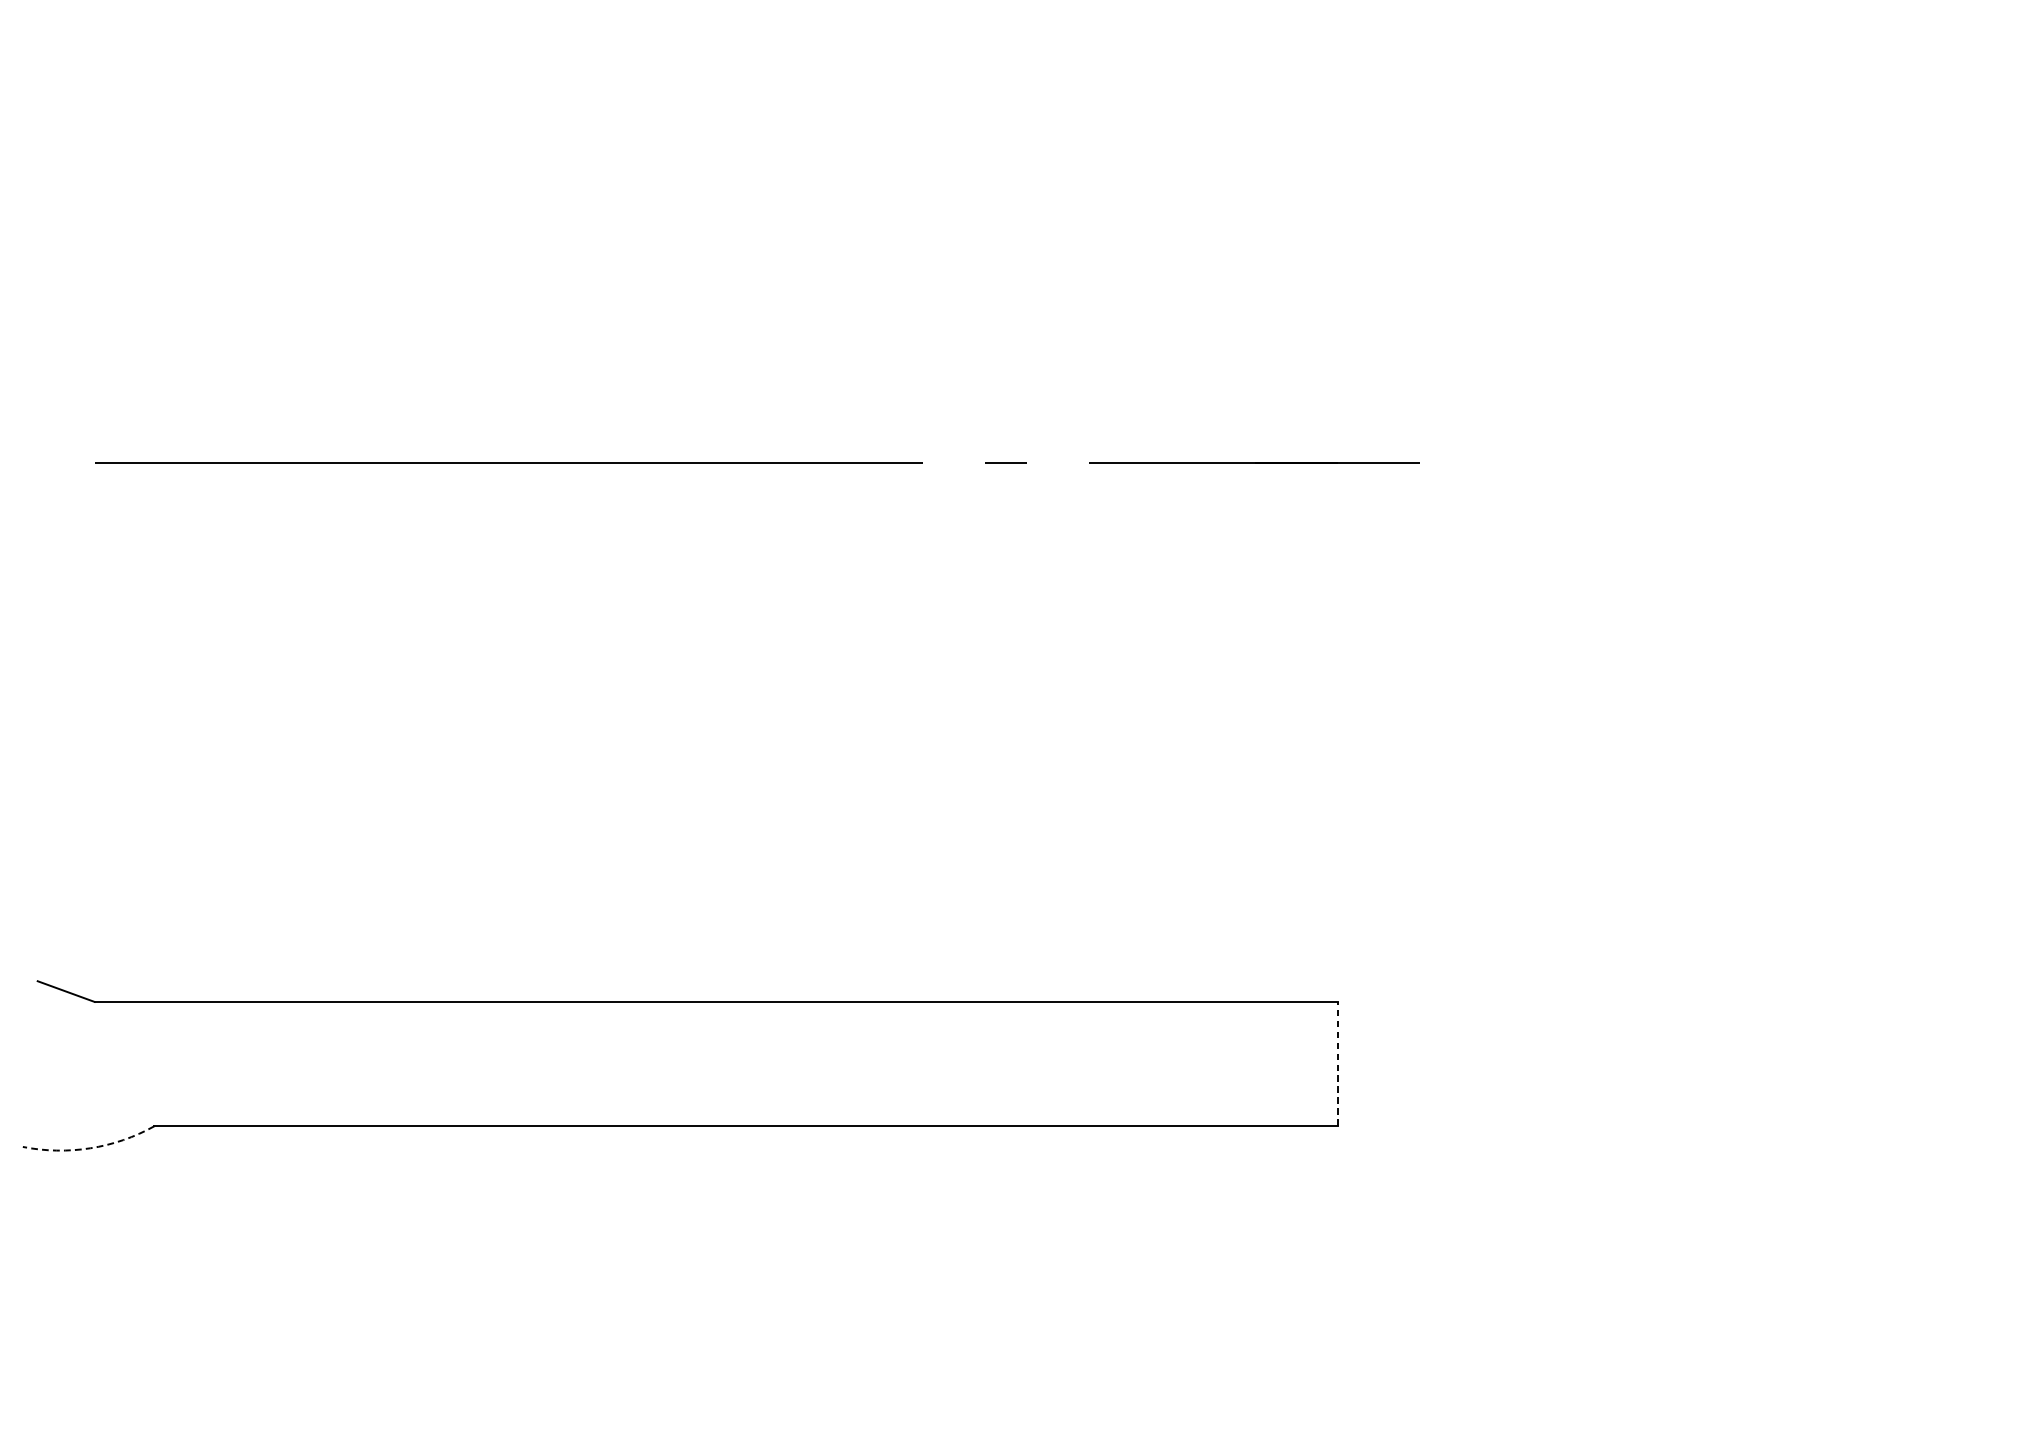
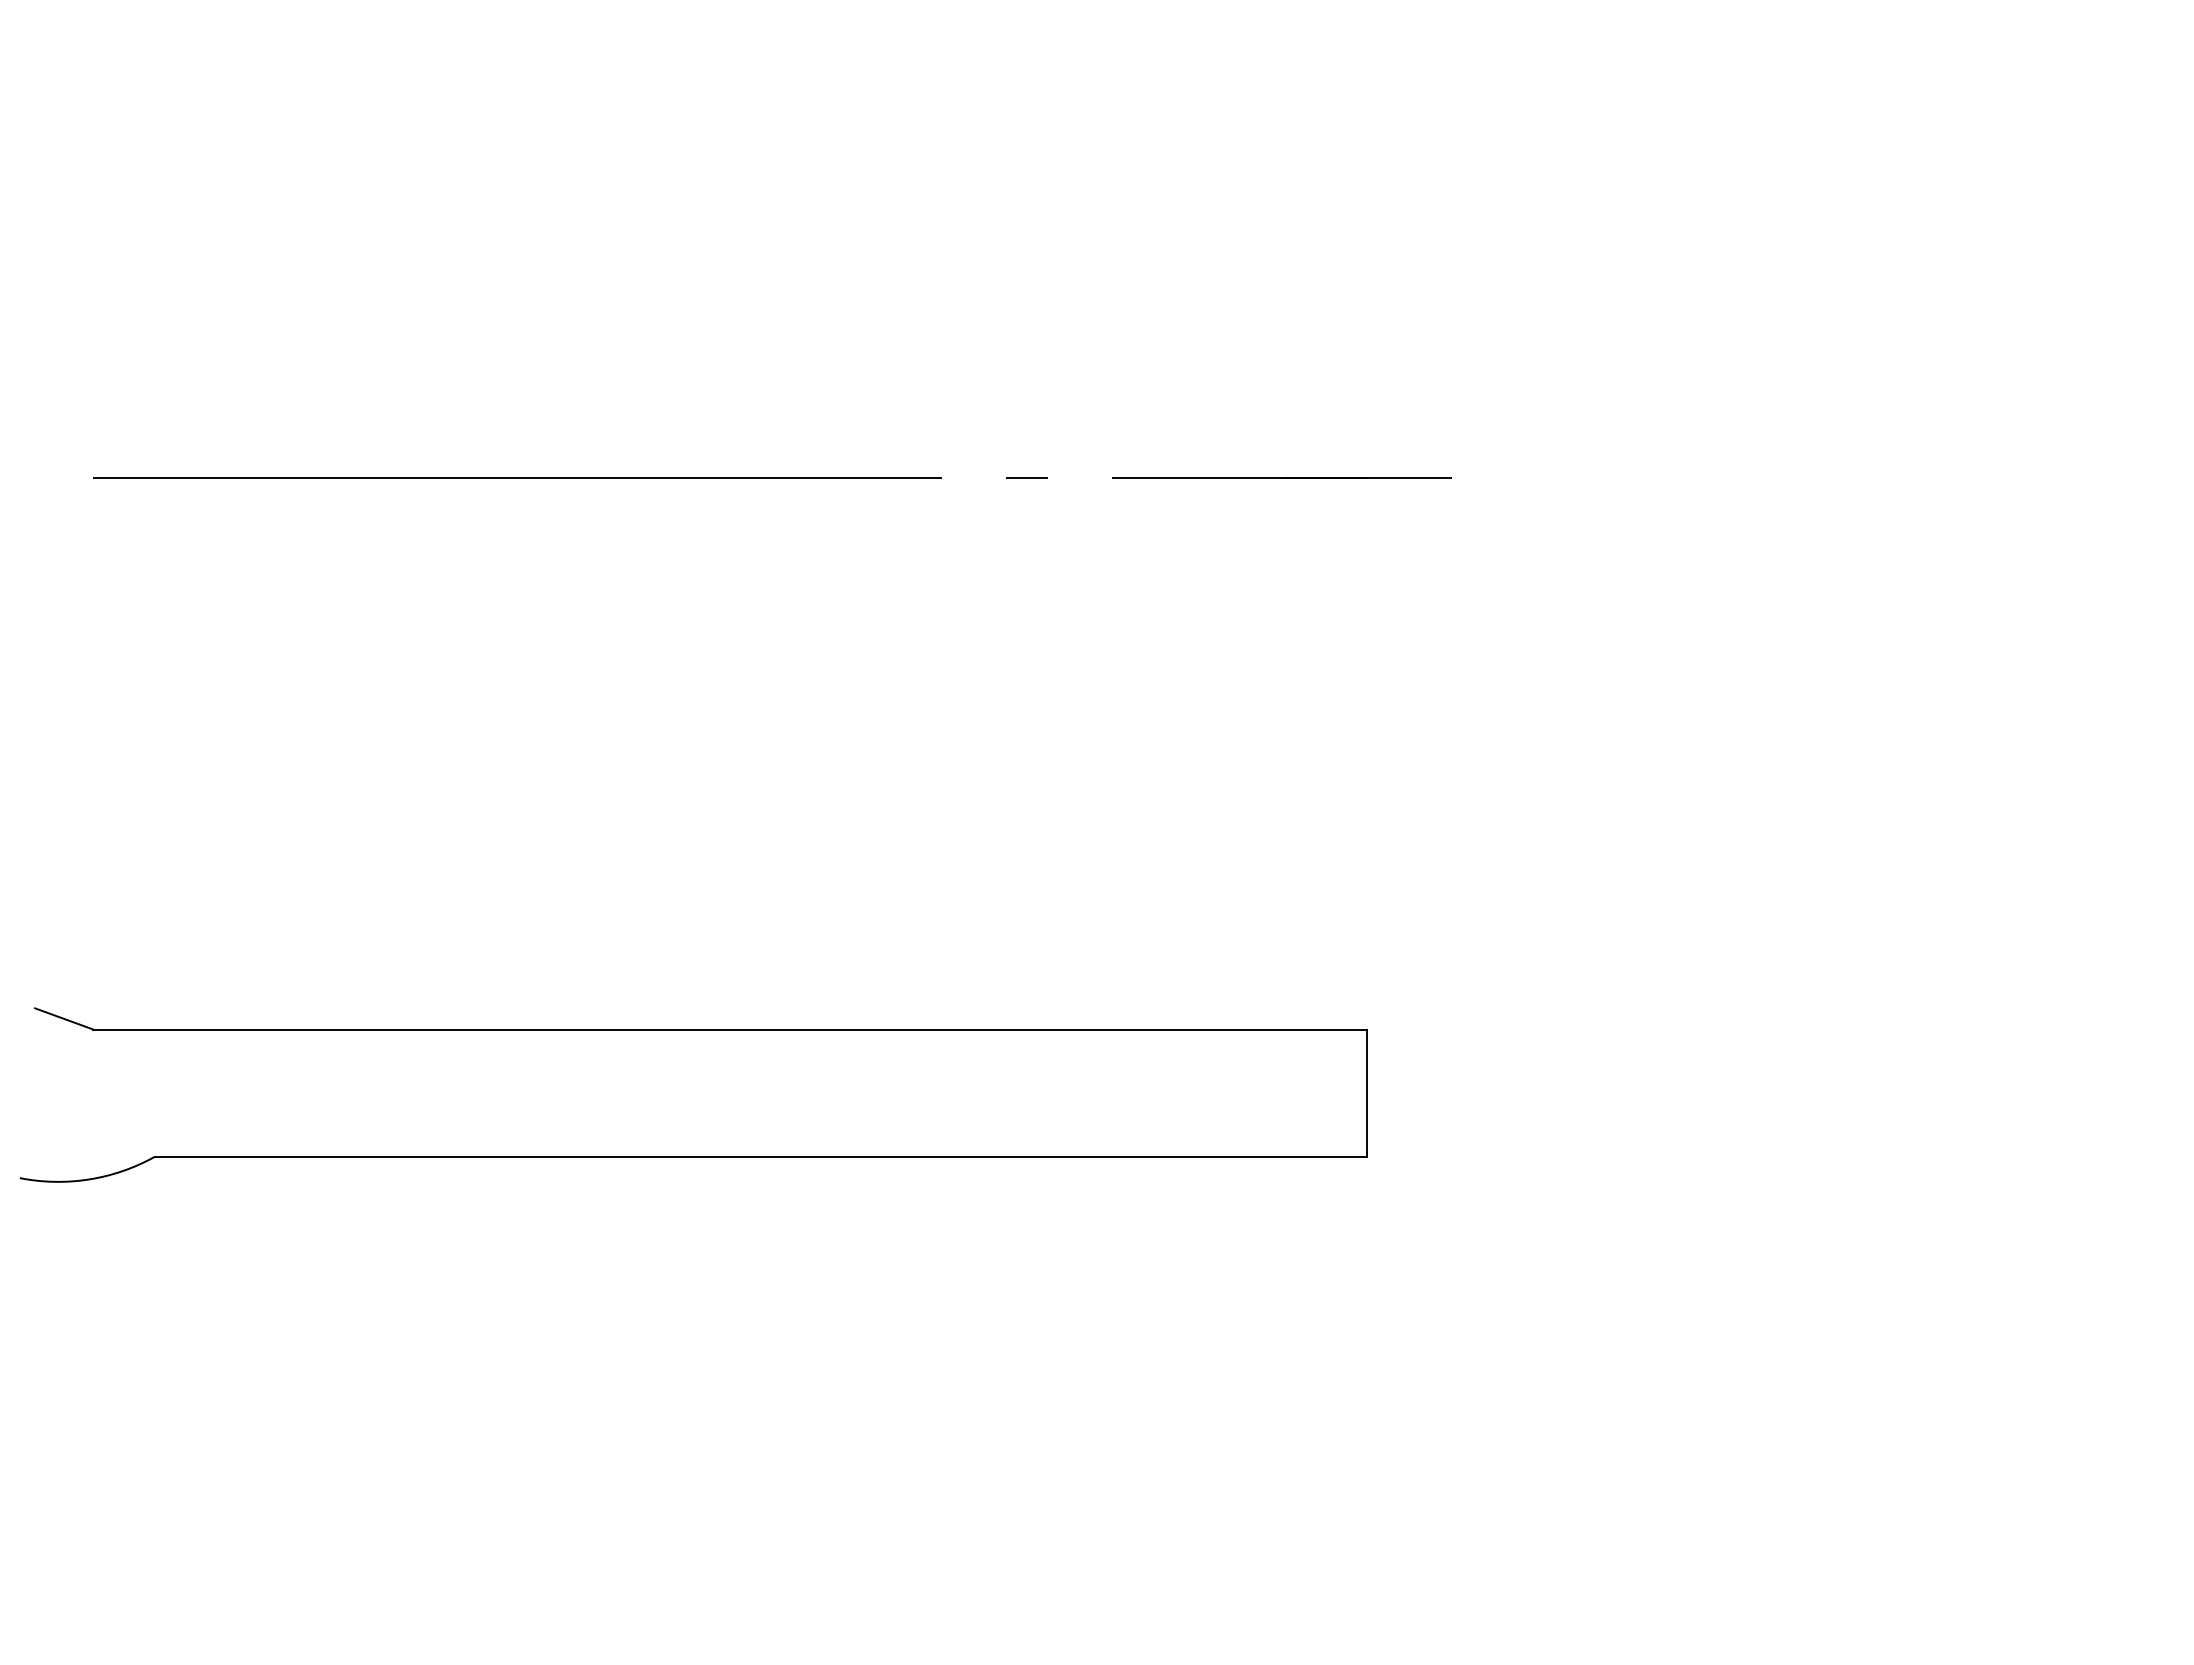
line: (1337, 1064) -> (1366, 1093), dashed -> solid
arc: (90, 1148) -> (89, 1179), dashed -> solid

